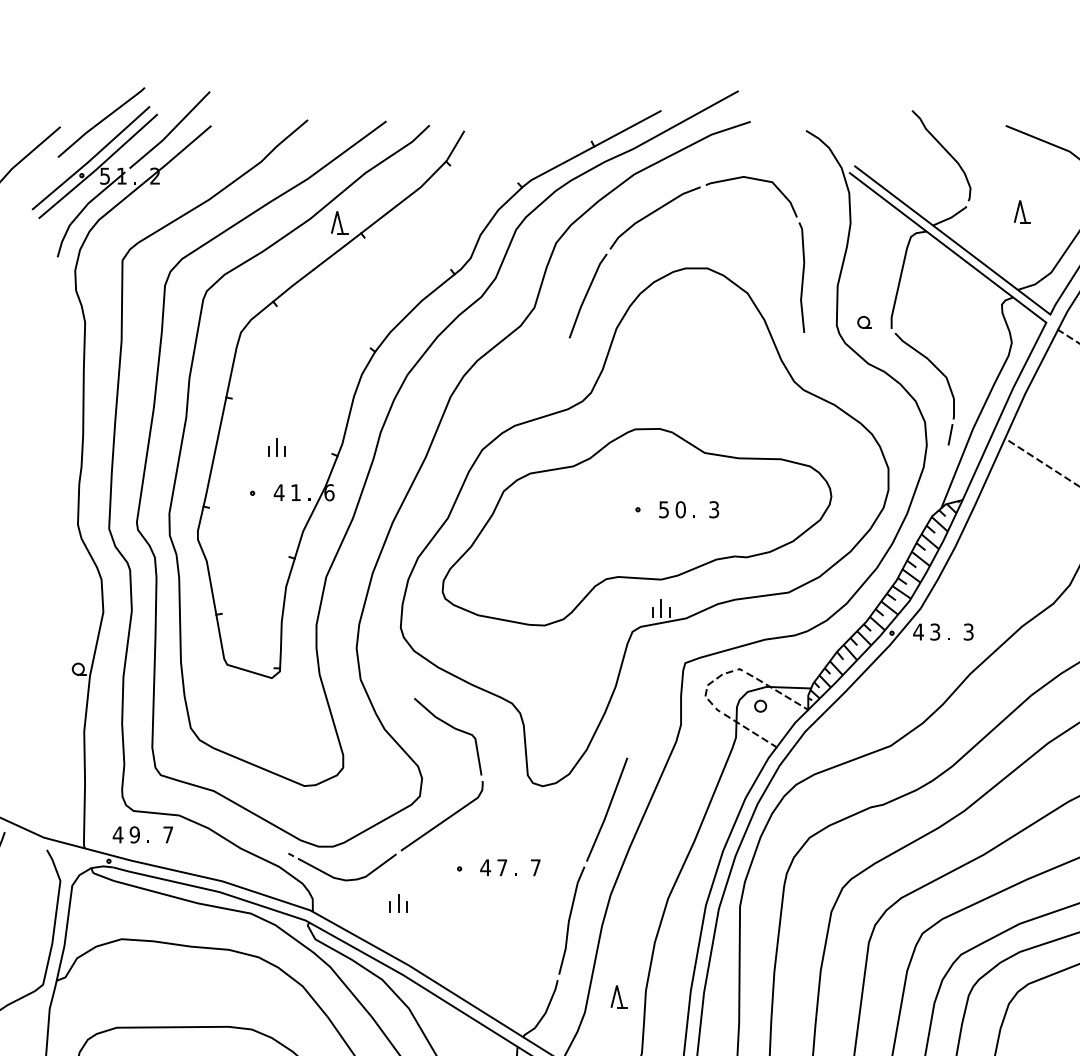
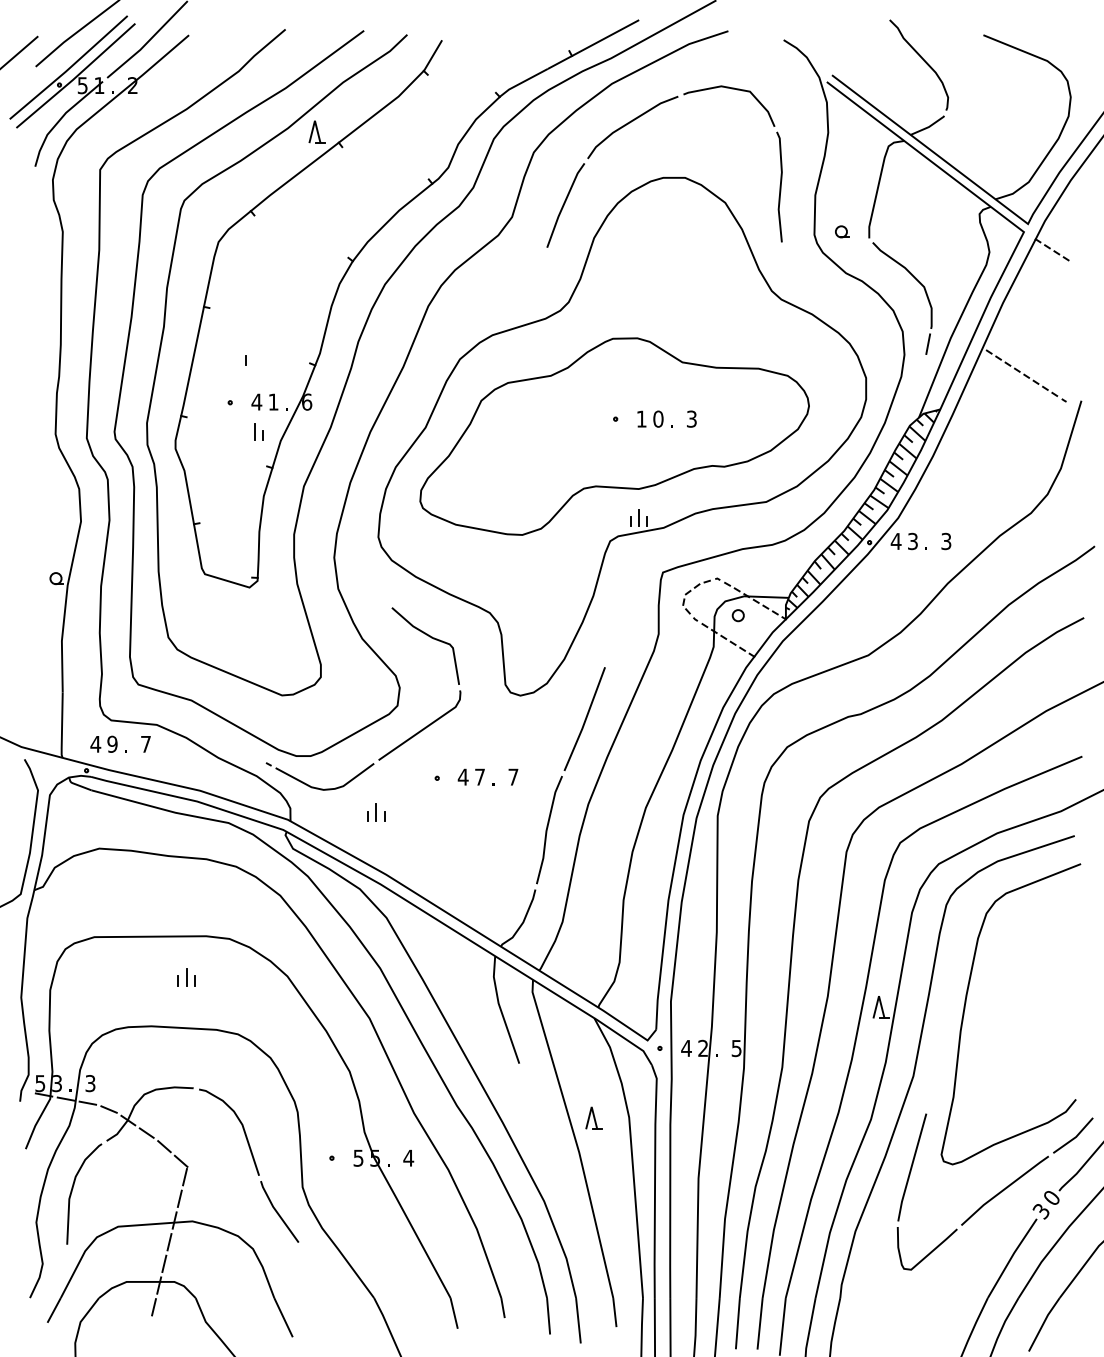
part: (1021, 211) -> (999, 120), removed
part: (280, 447) -> (258, 431), moved
text: (663, 509) -> (641, 418), 5 -> 1
part: (618, 996) -> (596, 905), removed

